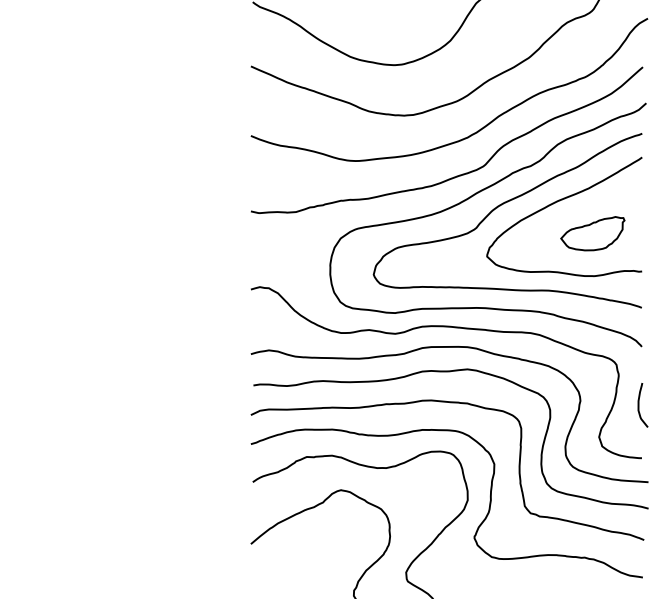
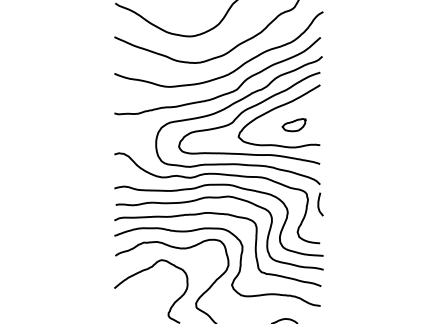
part: (591, 232) -> (293, 124), size x0.7
curve: (640, 405) -> (319, 204), moved

